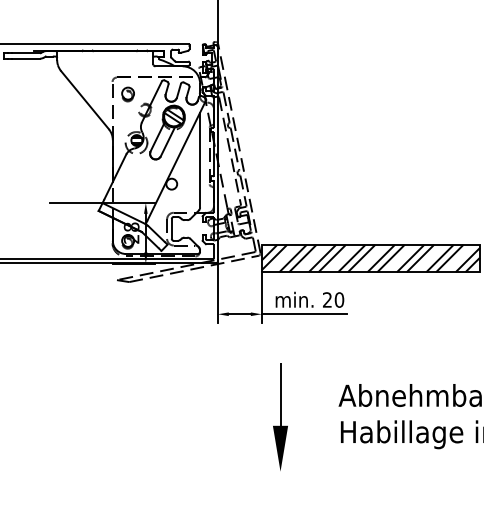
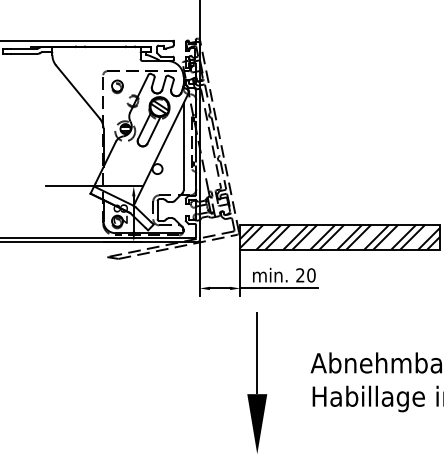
part: (280, 416) -> (257, 382), size x1.43

